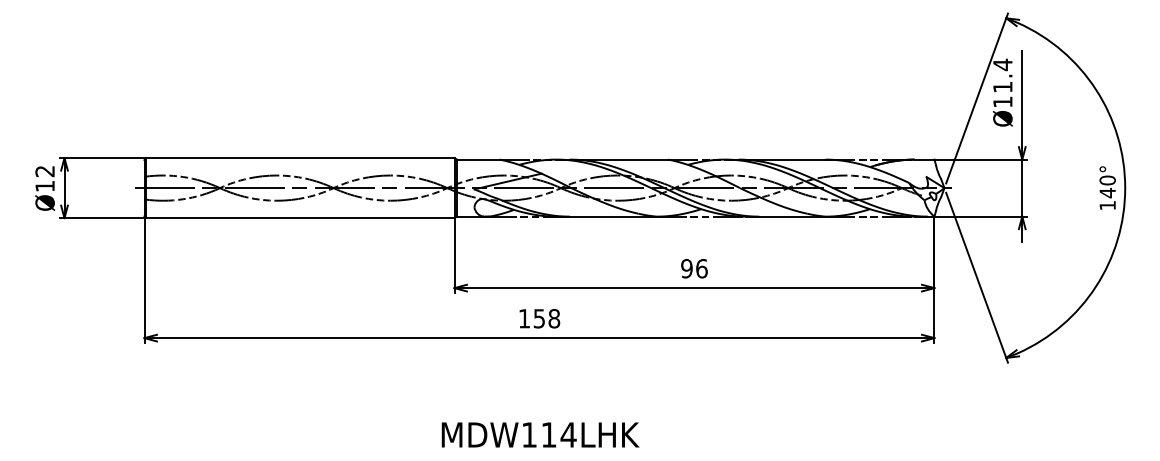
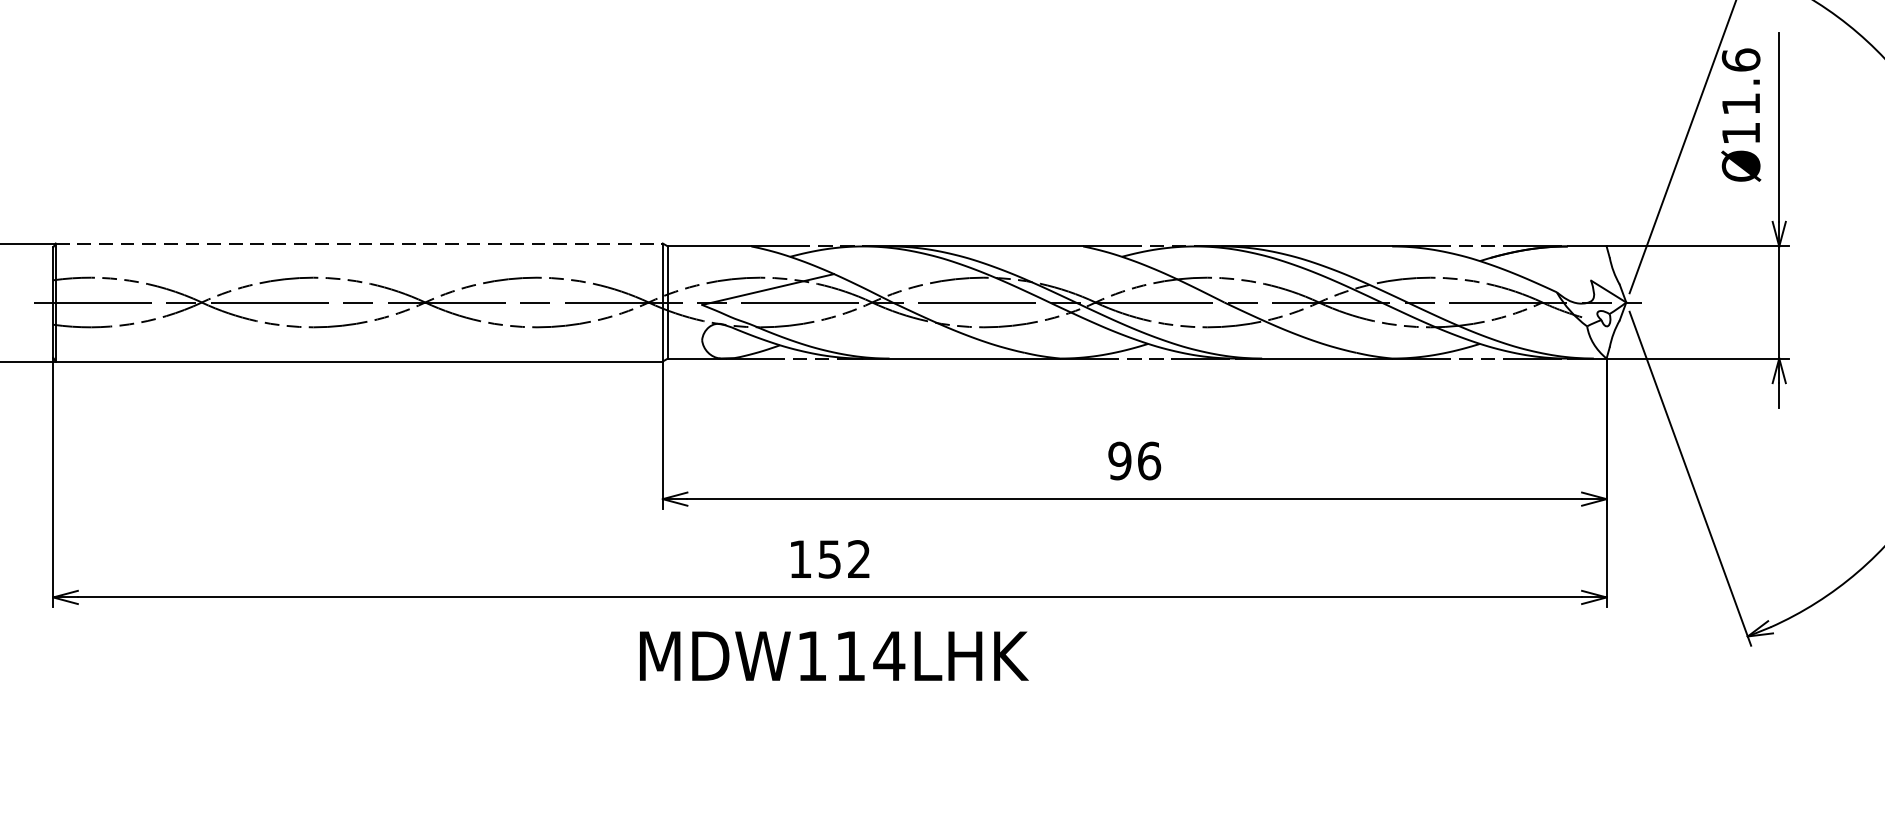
text: (1002, 64) -> (1740, 59), Ø11.4 -> Ø11.6
line: (300, 158) -> (360, 244), solid -> dashed
text: (554, 318) -> (859, 558), 158 -> 152
text: (540, 434) -> (833, 655), moved

